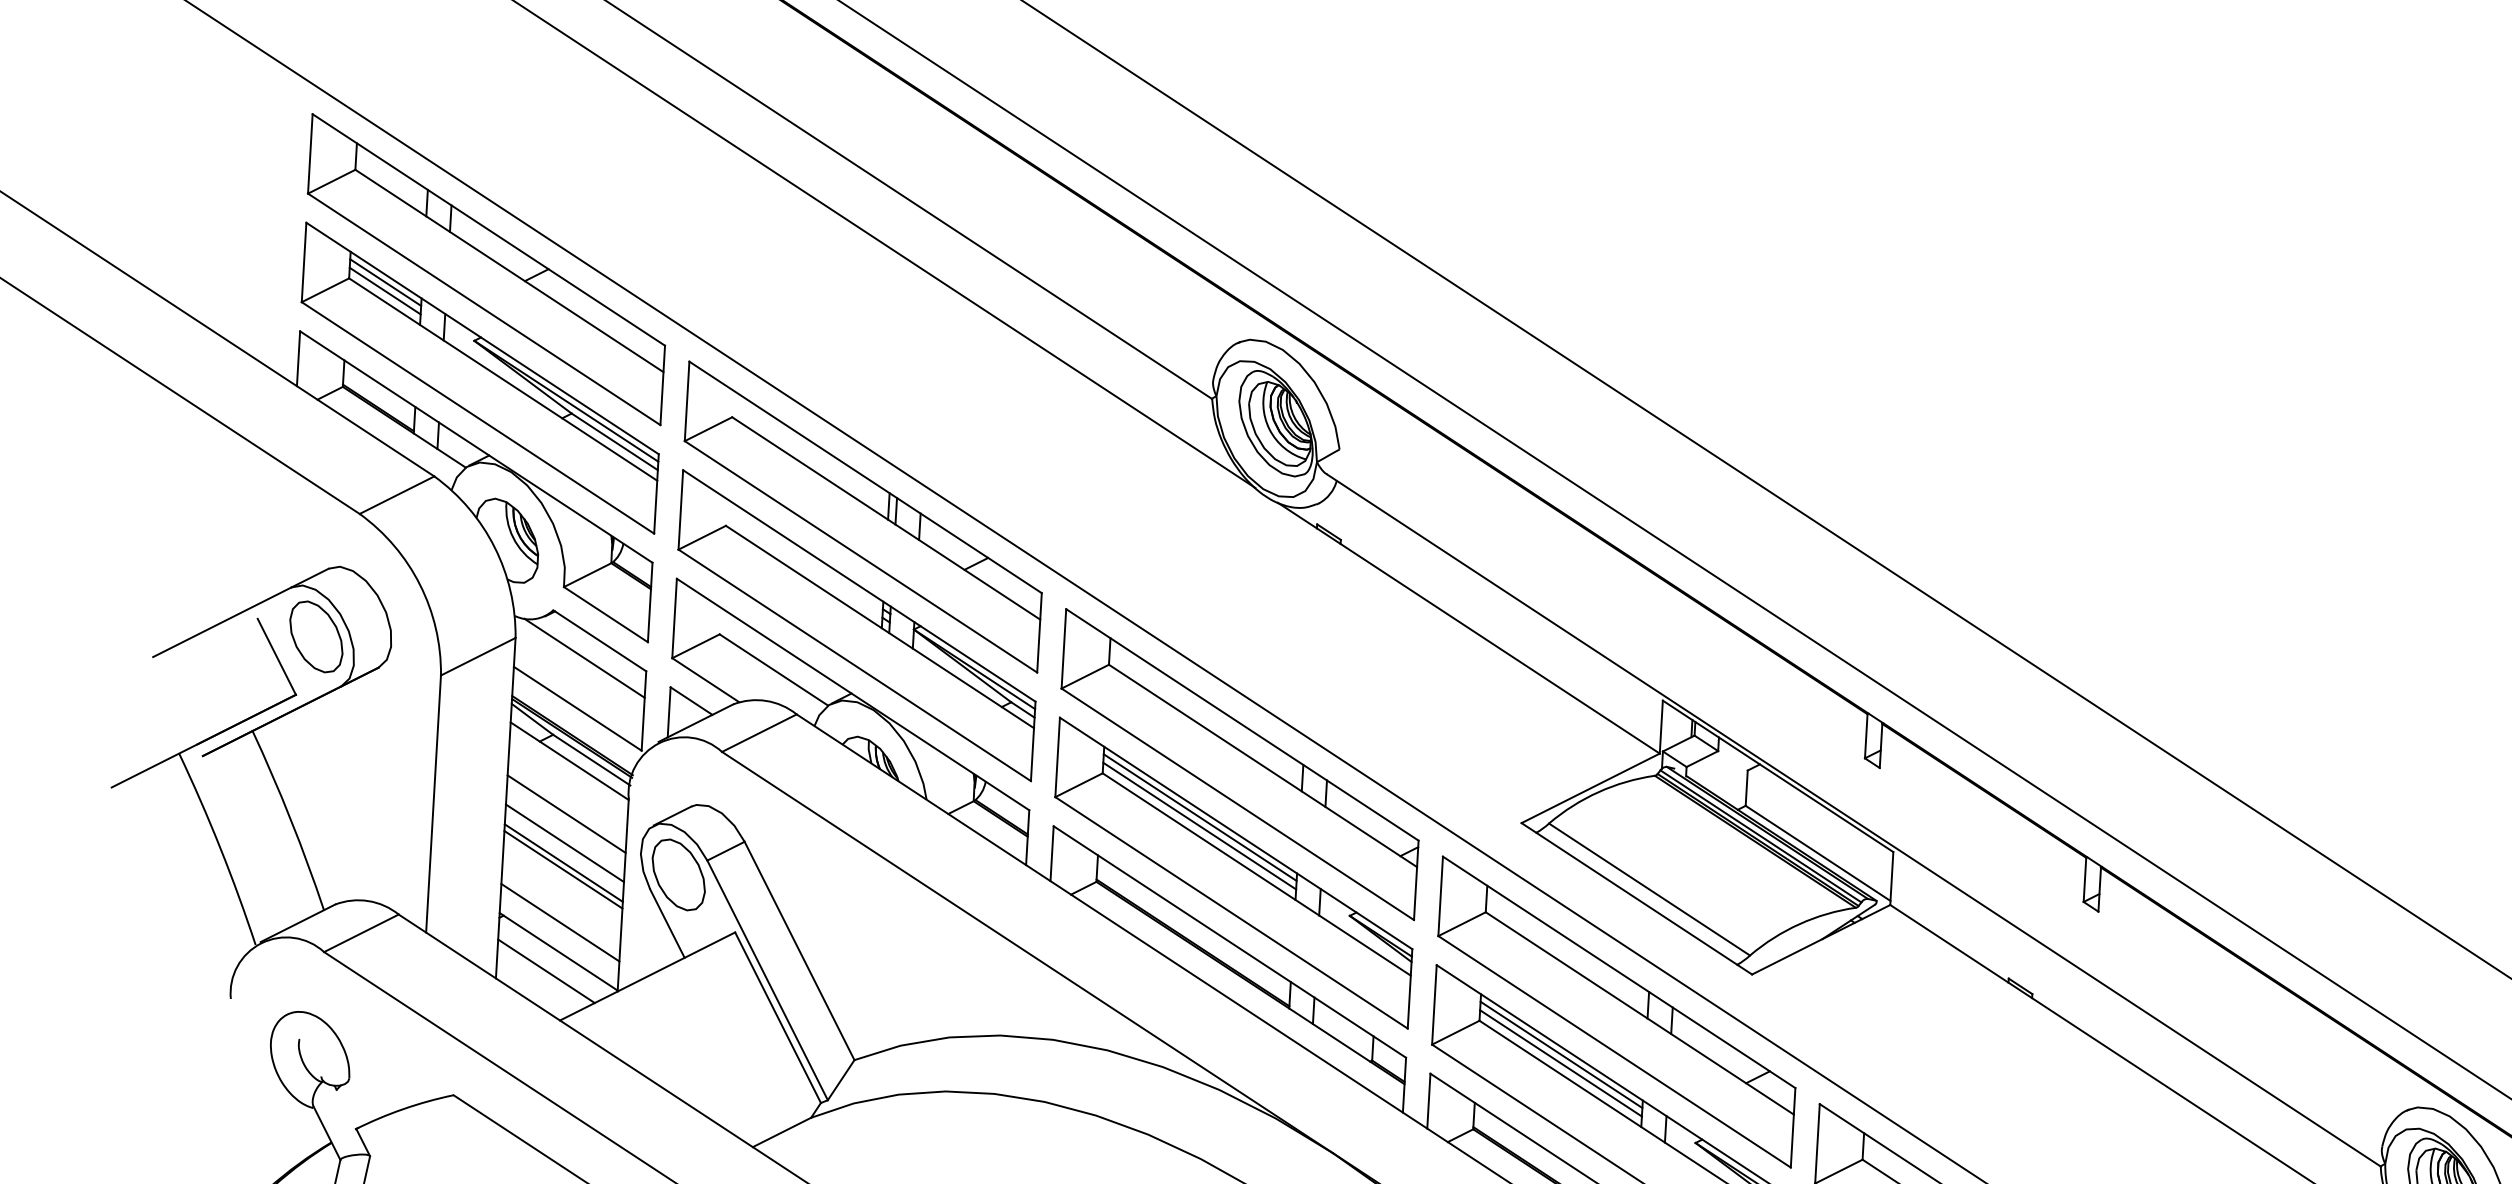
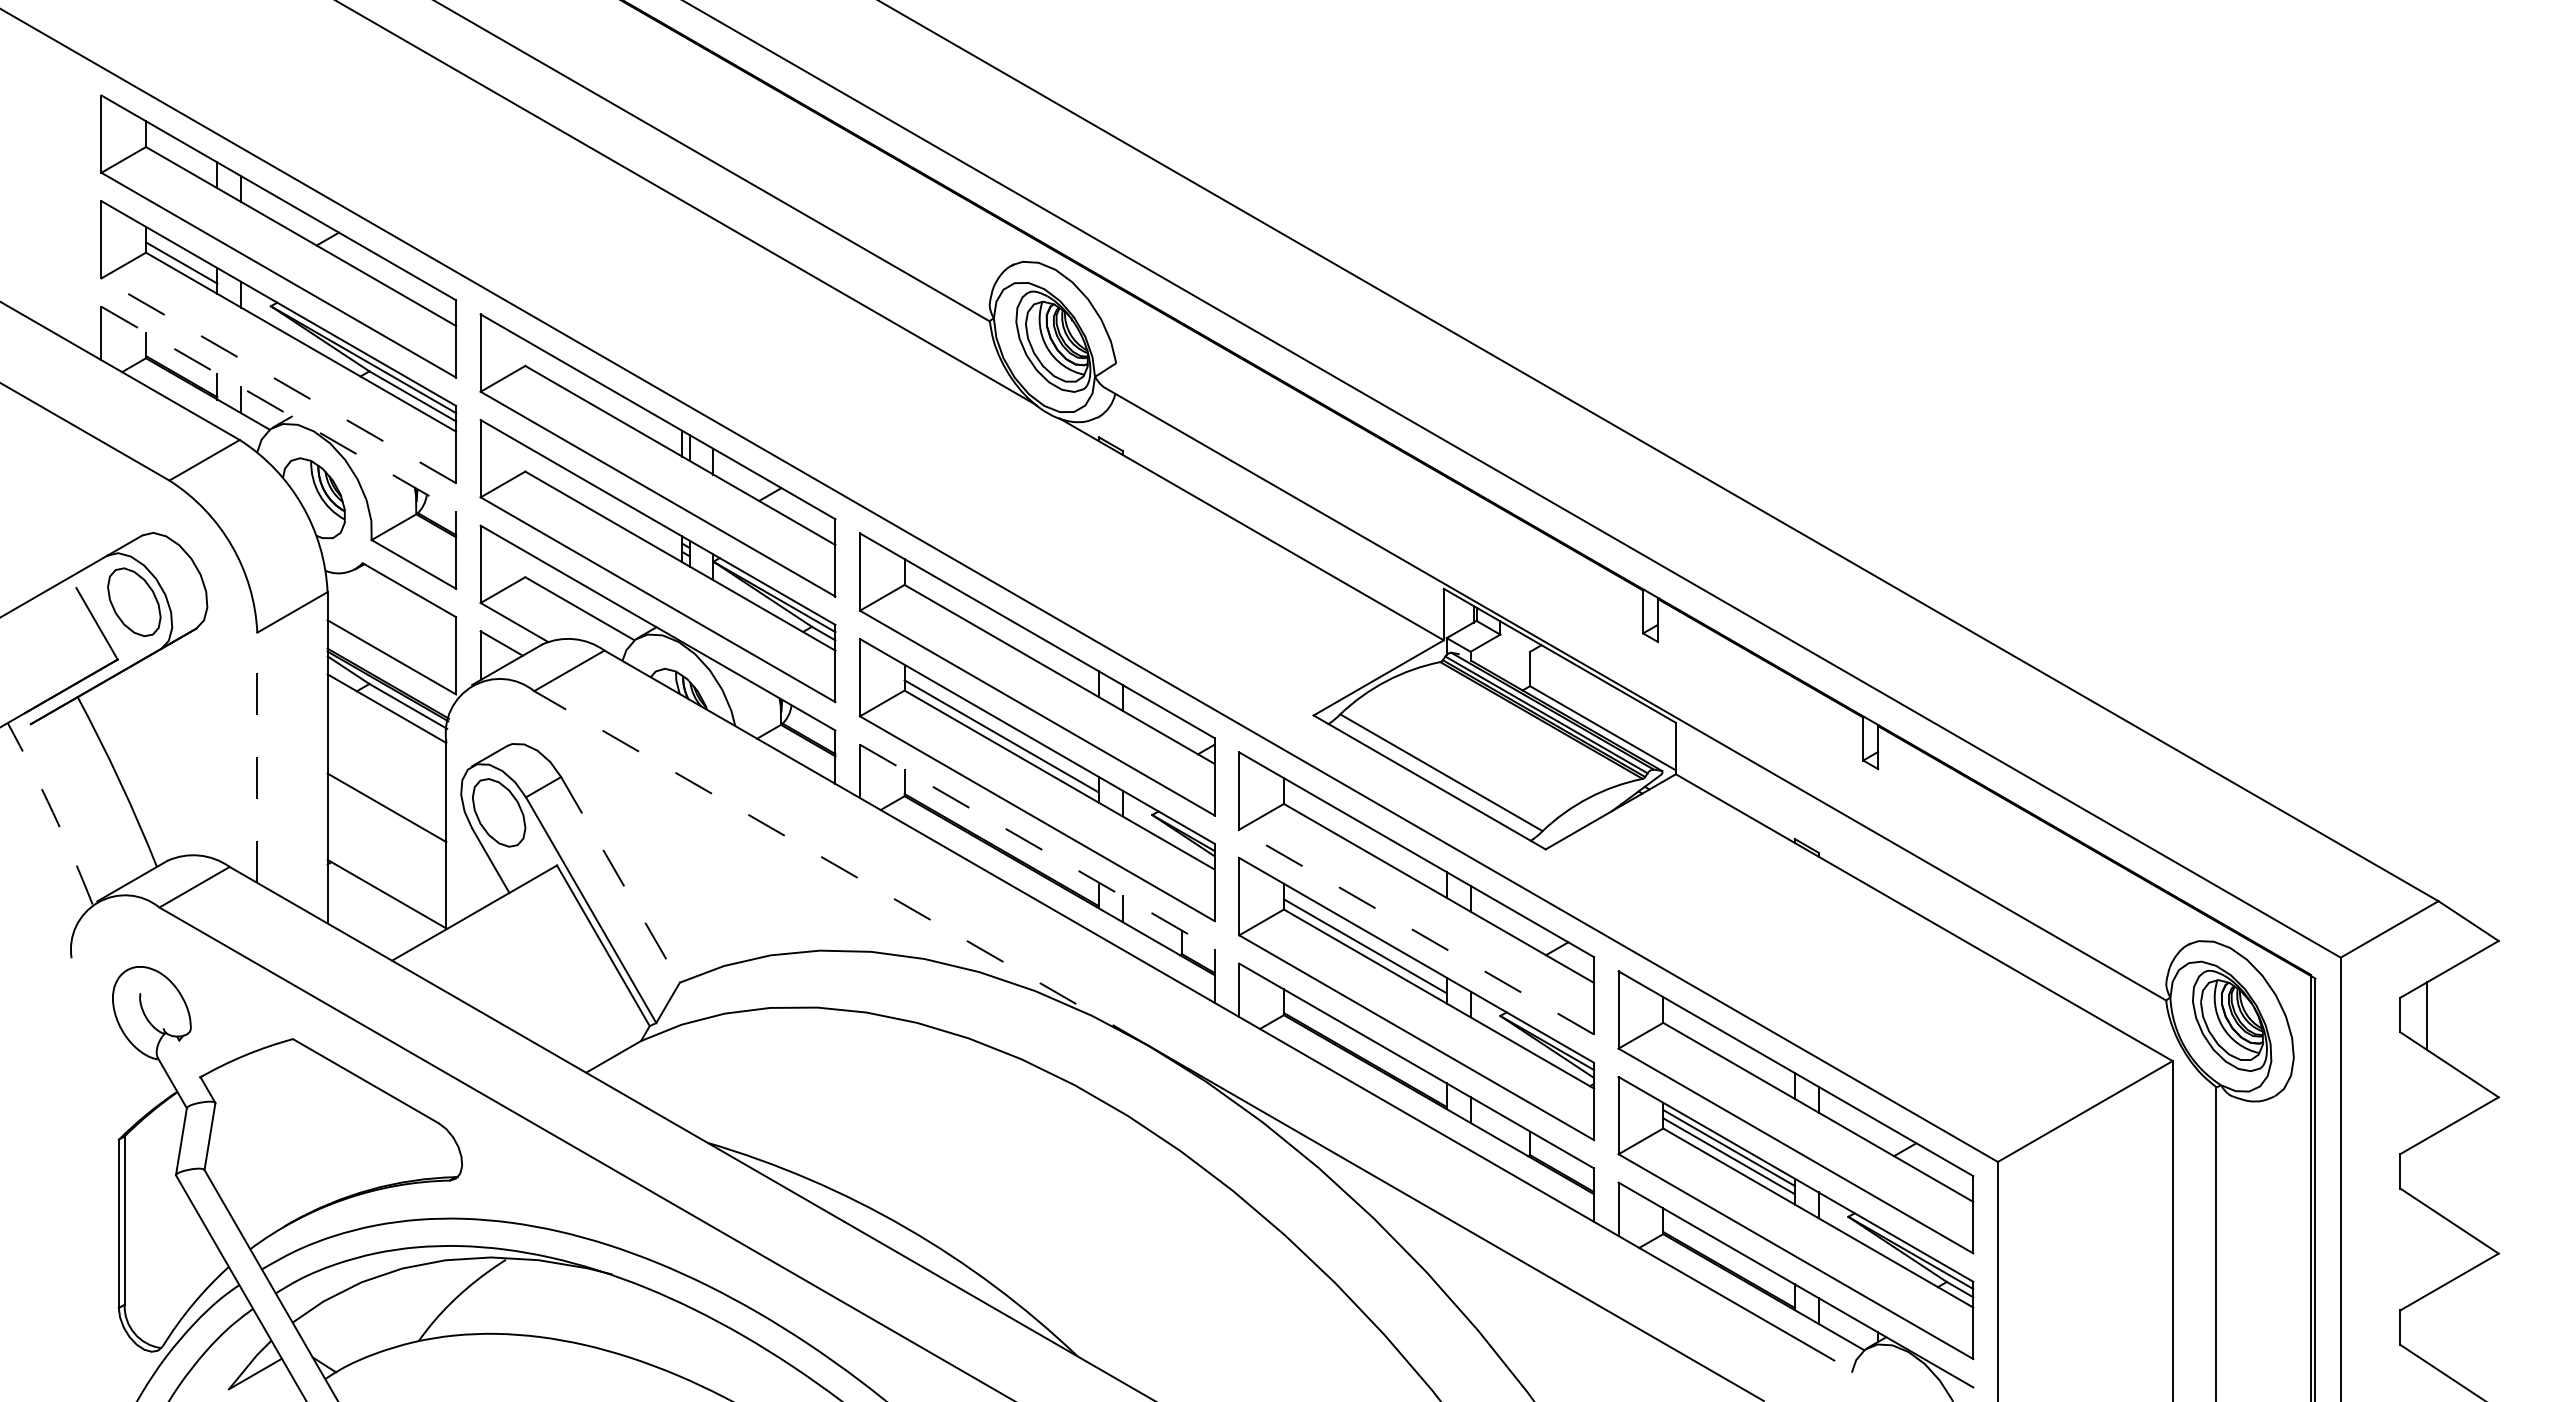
line: (385, 282) -> (181, 254), removed
line: (477, 417) -> (278, 380), solid -> dashed
line: (475, 447) -> (278, 409), solid -> dashed
line: (584, 657) -> (395, 607), removed
line: (433, 803) -> (257, 757), solid -> dashed
line: (566, 813) -> (386, 759), removed
line: (1200, 818) -> (1001, 728), removed
line: (564, 843) -> (386, 788), removed
arc: (220, 848) -> (53, 812), solid -> dashed
line: (562, 869) -> (386, 814), removed
line: (559, 922) -> (386, 865), removed
line: (1229, 942) -> (1037, 847), solid -> dashed
line: (799, 950) -> (620, 879), solid -> dashed
line: (1027, 952) -> (841, 868), solid -> dashed
line: (545, 971) -> (375, 913), removed
line: (1614, 1052) -> (1416, 932), solid -> dashed
line: (1560, 1055) -> (1364, 938), removed

